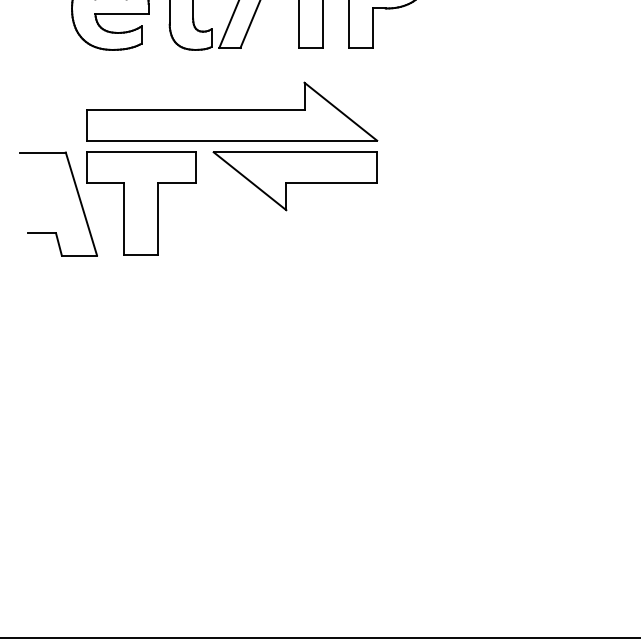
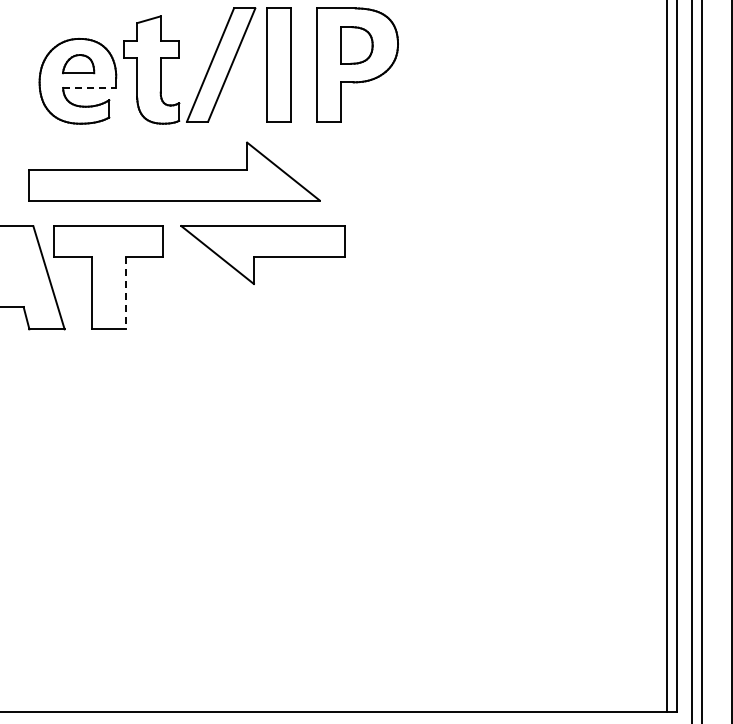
line: (121, 13) -> (89, 87), solid -> dashed
part: (231, 111) -> (174, 171), moved
line: (157, 219) -> (125, 293), solid -> dashed

